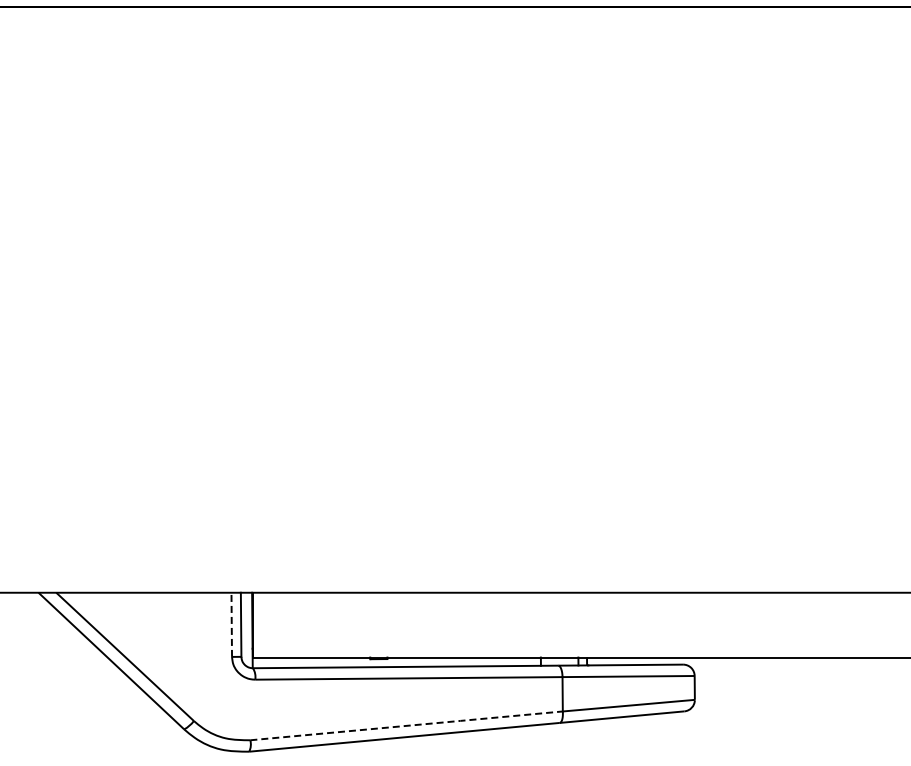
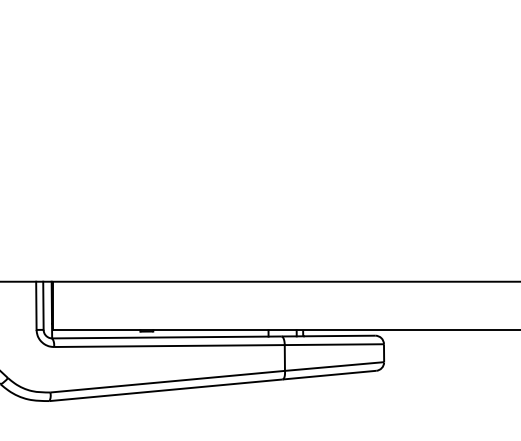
line: (231, 624) -> (36, 305), dashed -> solid
line: (406, 725) -> (167, 381), dashed -> solid

